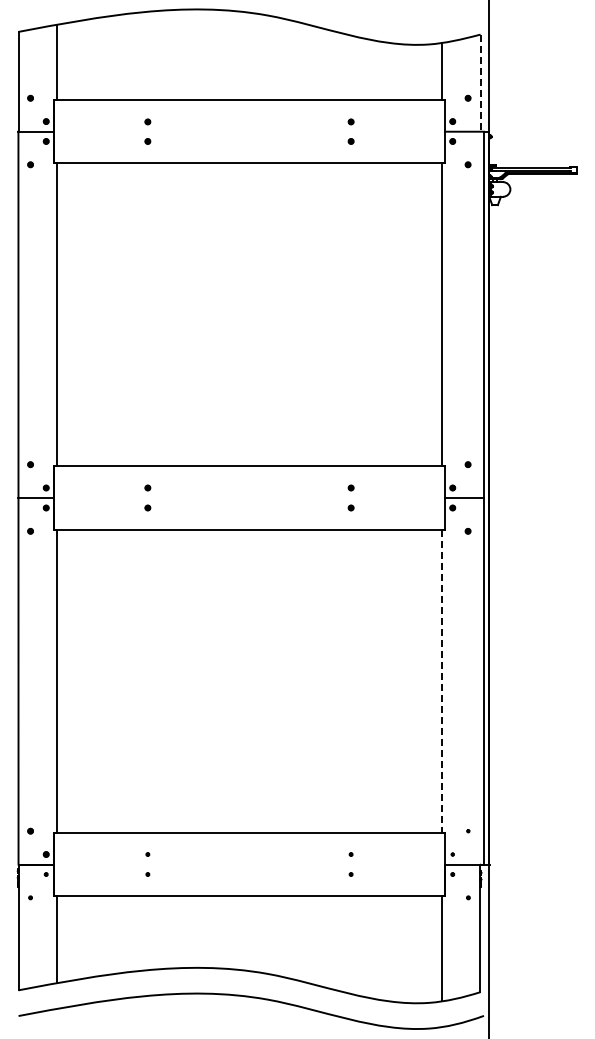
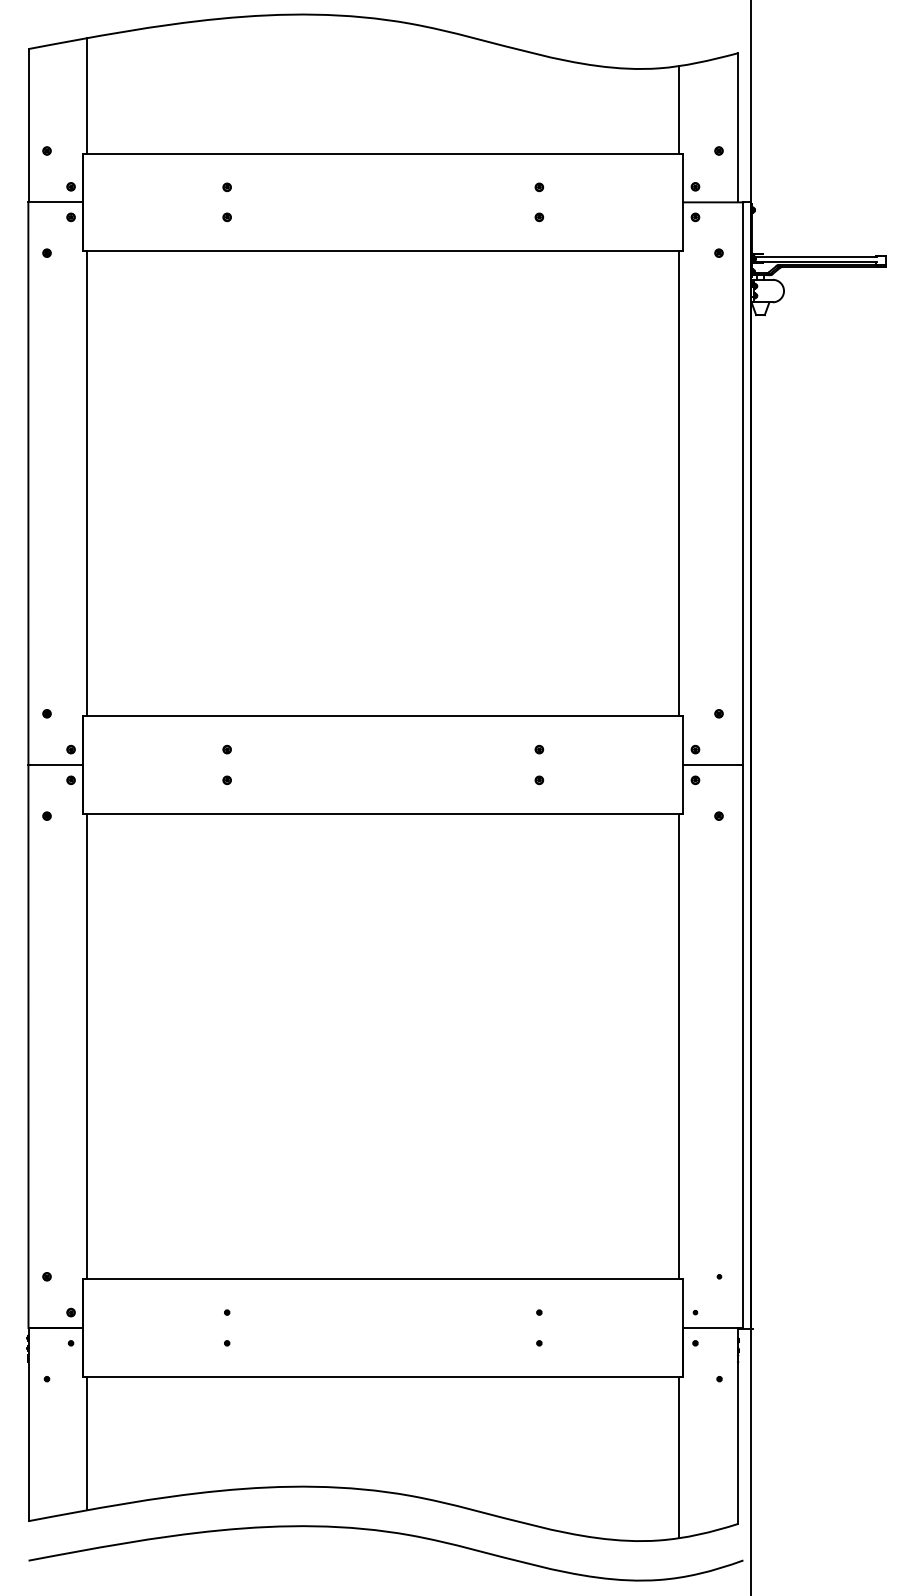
line: (480, 83) -> (738, 128), dashed -> solid
line: (442, 681) -> (679, 1046), dashed -> solid

